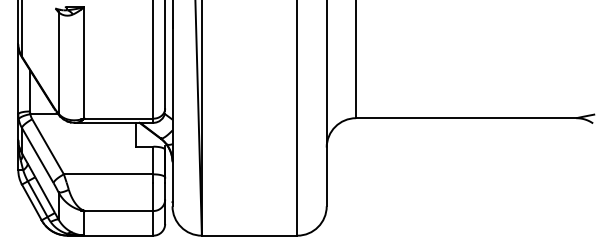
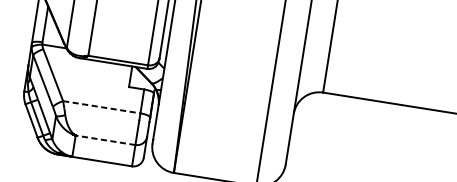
line: (108, 174) -> (101, 107), solid -> dashed
line: (118, 211) -> (105, 140), solid -> dashed

